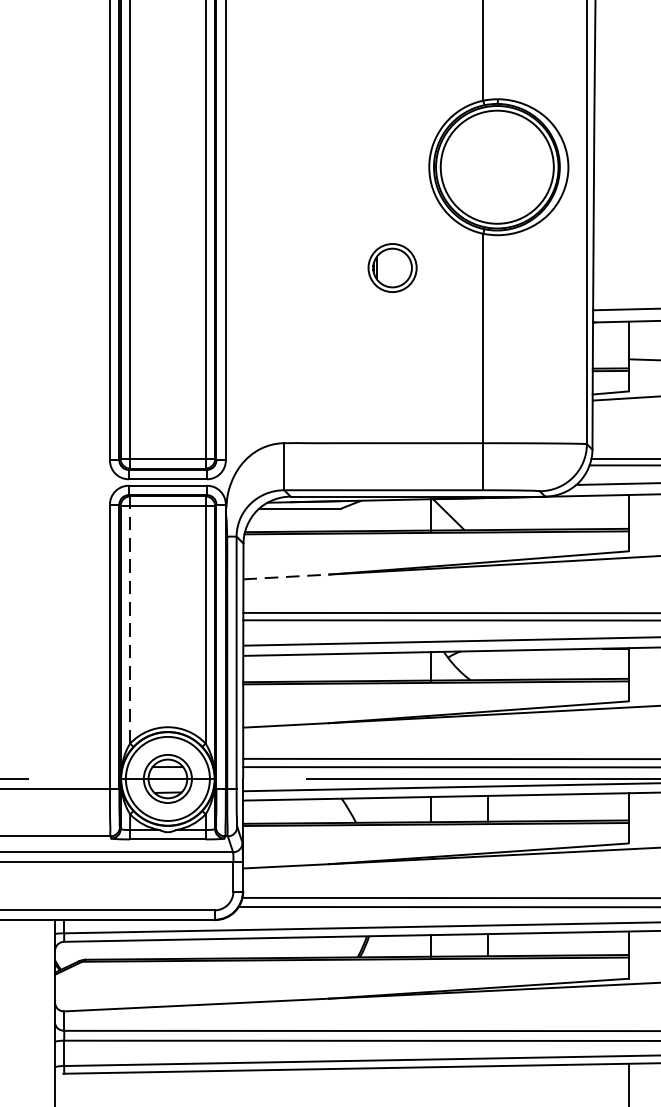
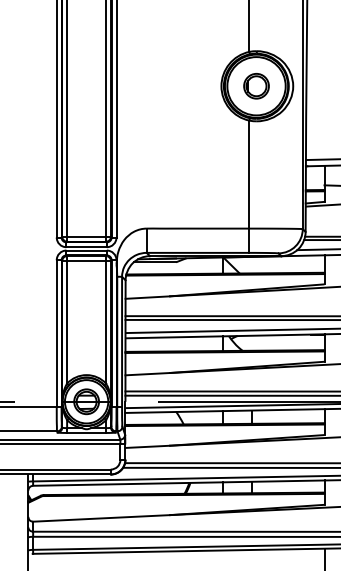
part: (392, 268) -> (256, 86), moved
line: (285, 576) -> (147, 297), dashed -> solid
line: (130, 619) -> (67, 319), dashed -> solid

